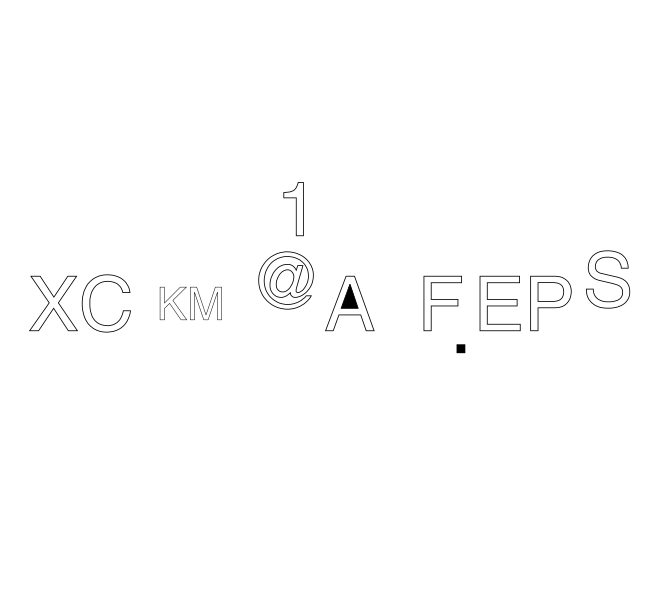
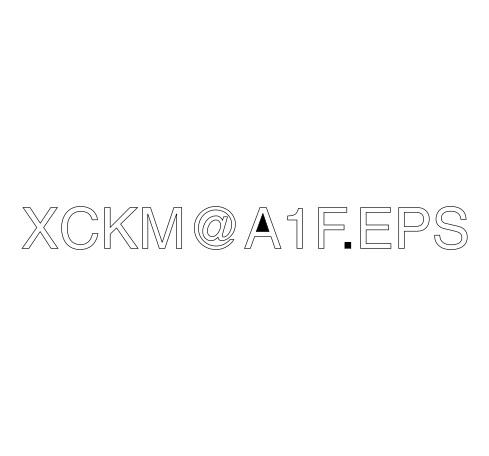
part: (293, 209) -> (294, 228), moved
part: (608, 279) -> (451, 228), moved
part: (285, 280) -> (214, 228), moved
part: (190, 303) -> (143, 228), size x1.67
part: (460, 348) -> (347, 245), moved

